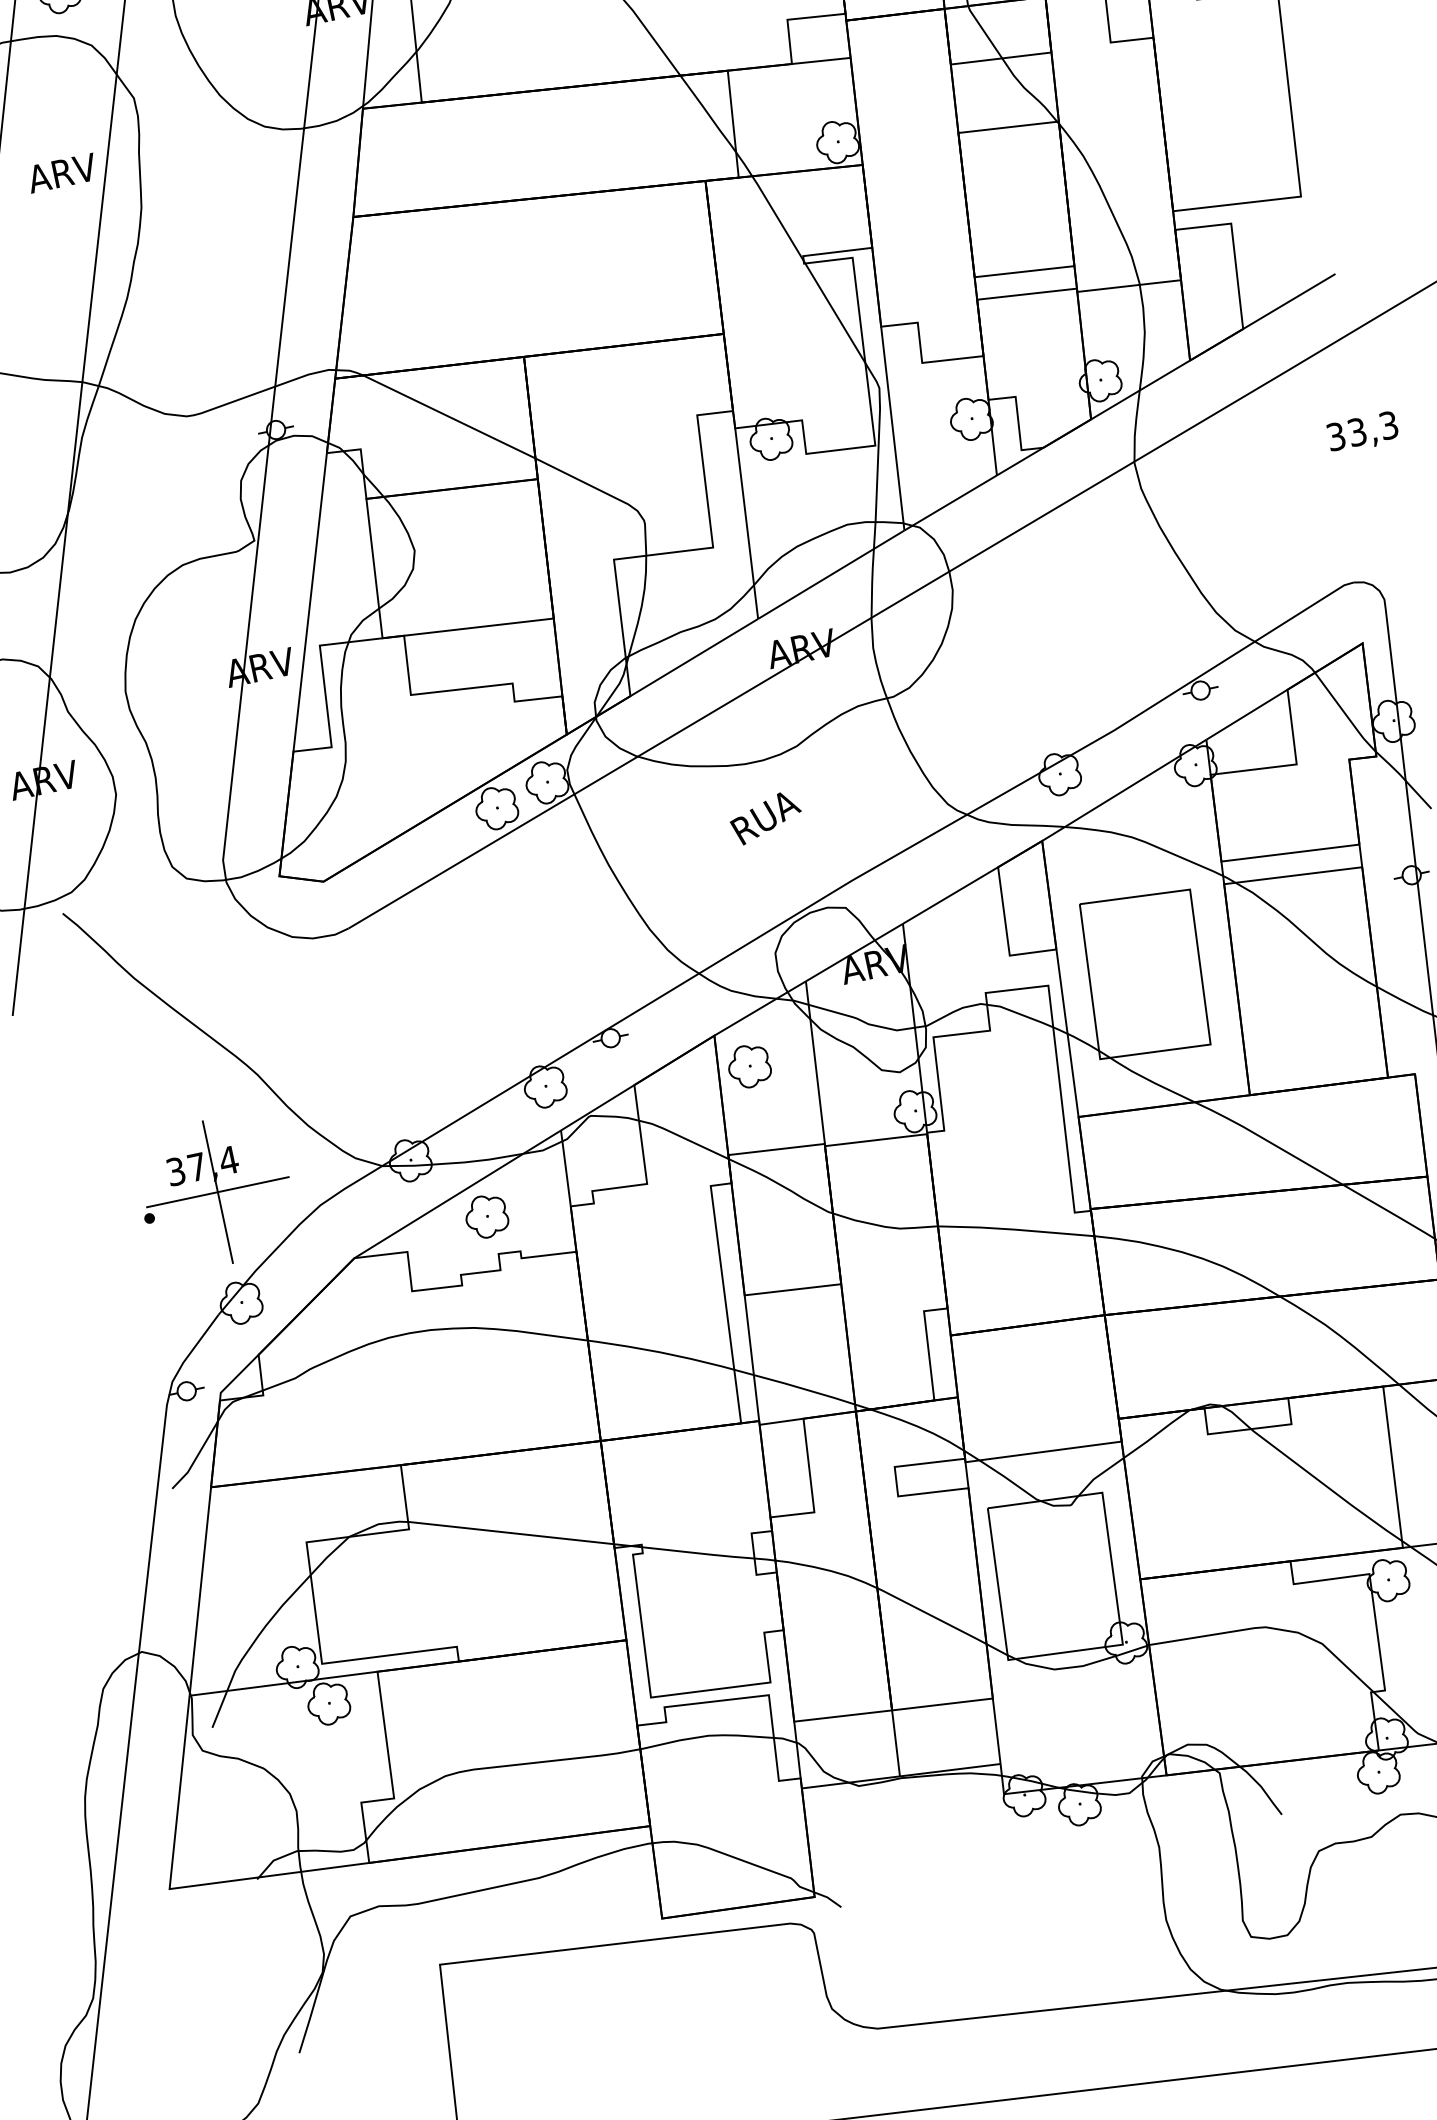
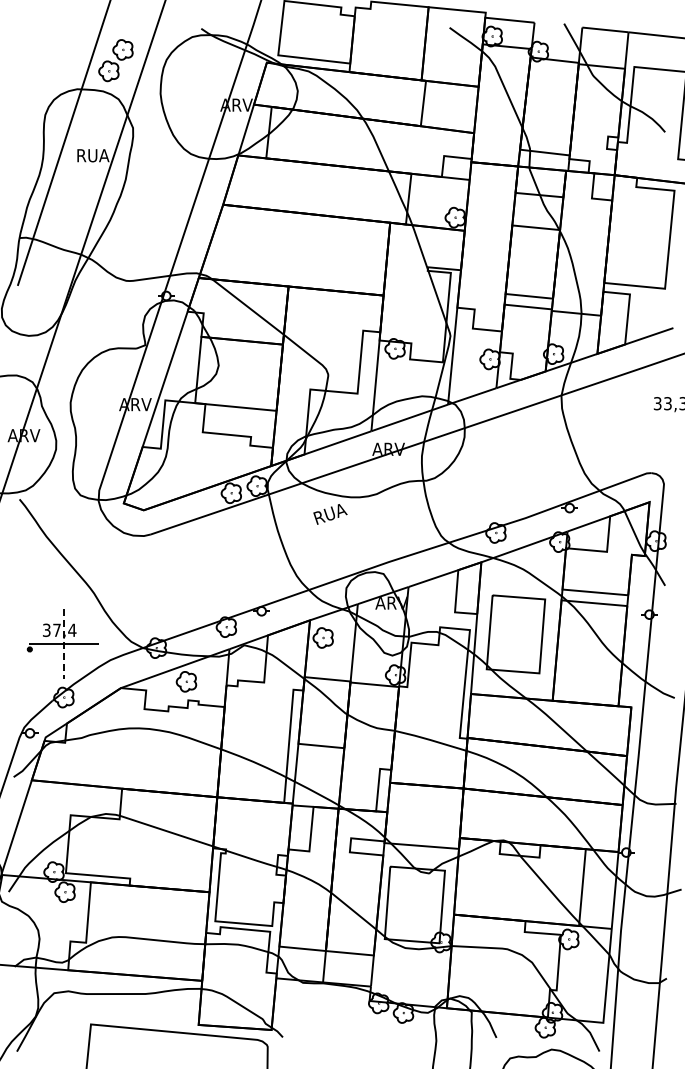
text: (62, 172) -> (92, 155), ARV -> RUA
text: (766, 818) -> (330, 514), moved
line: (218, 1191) -> (64, 643), solid -> dashed

